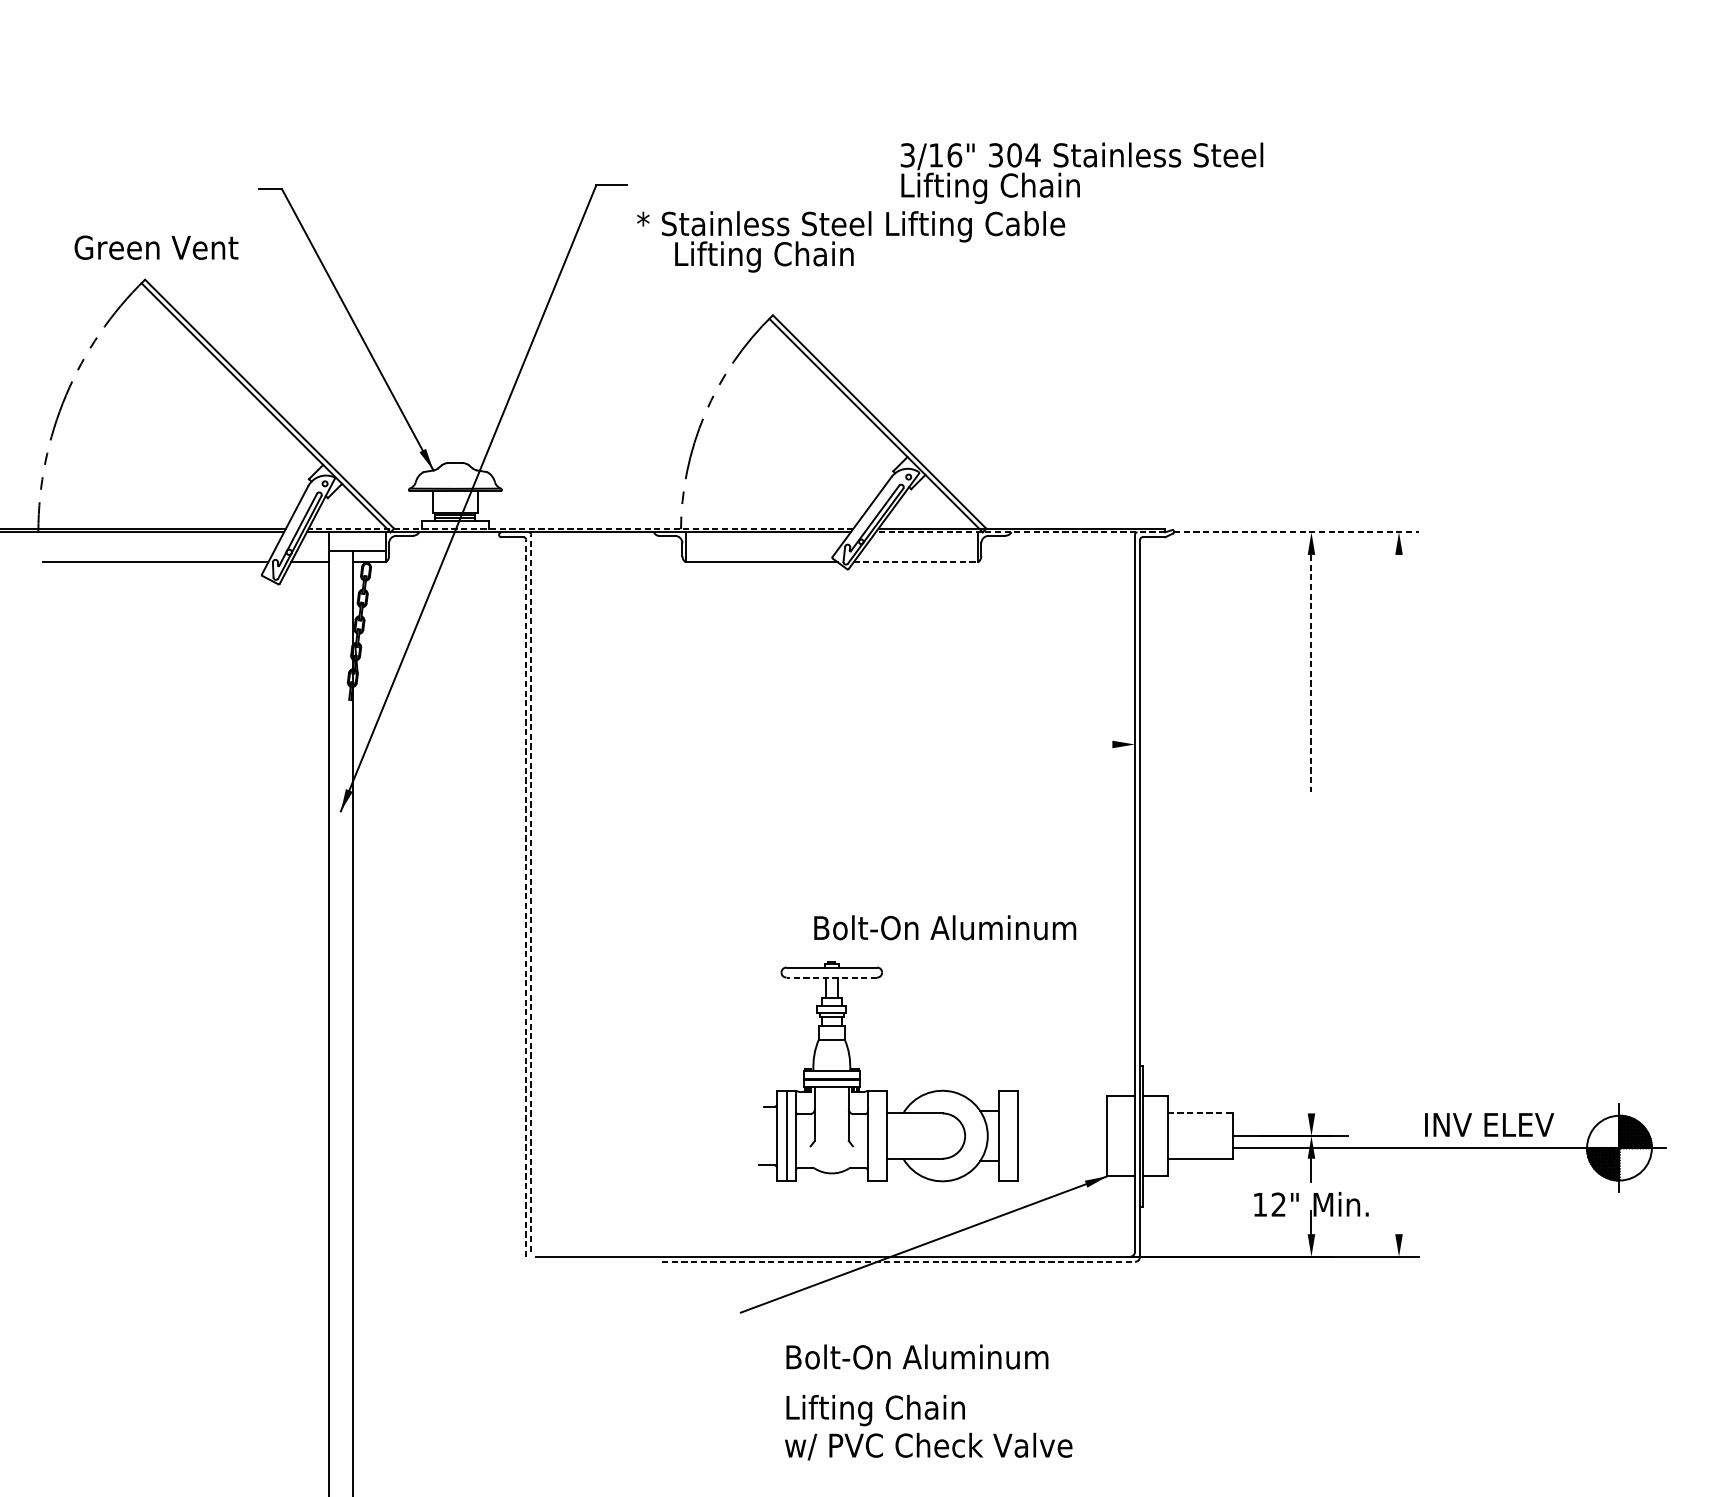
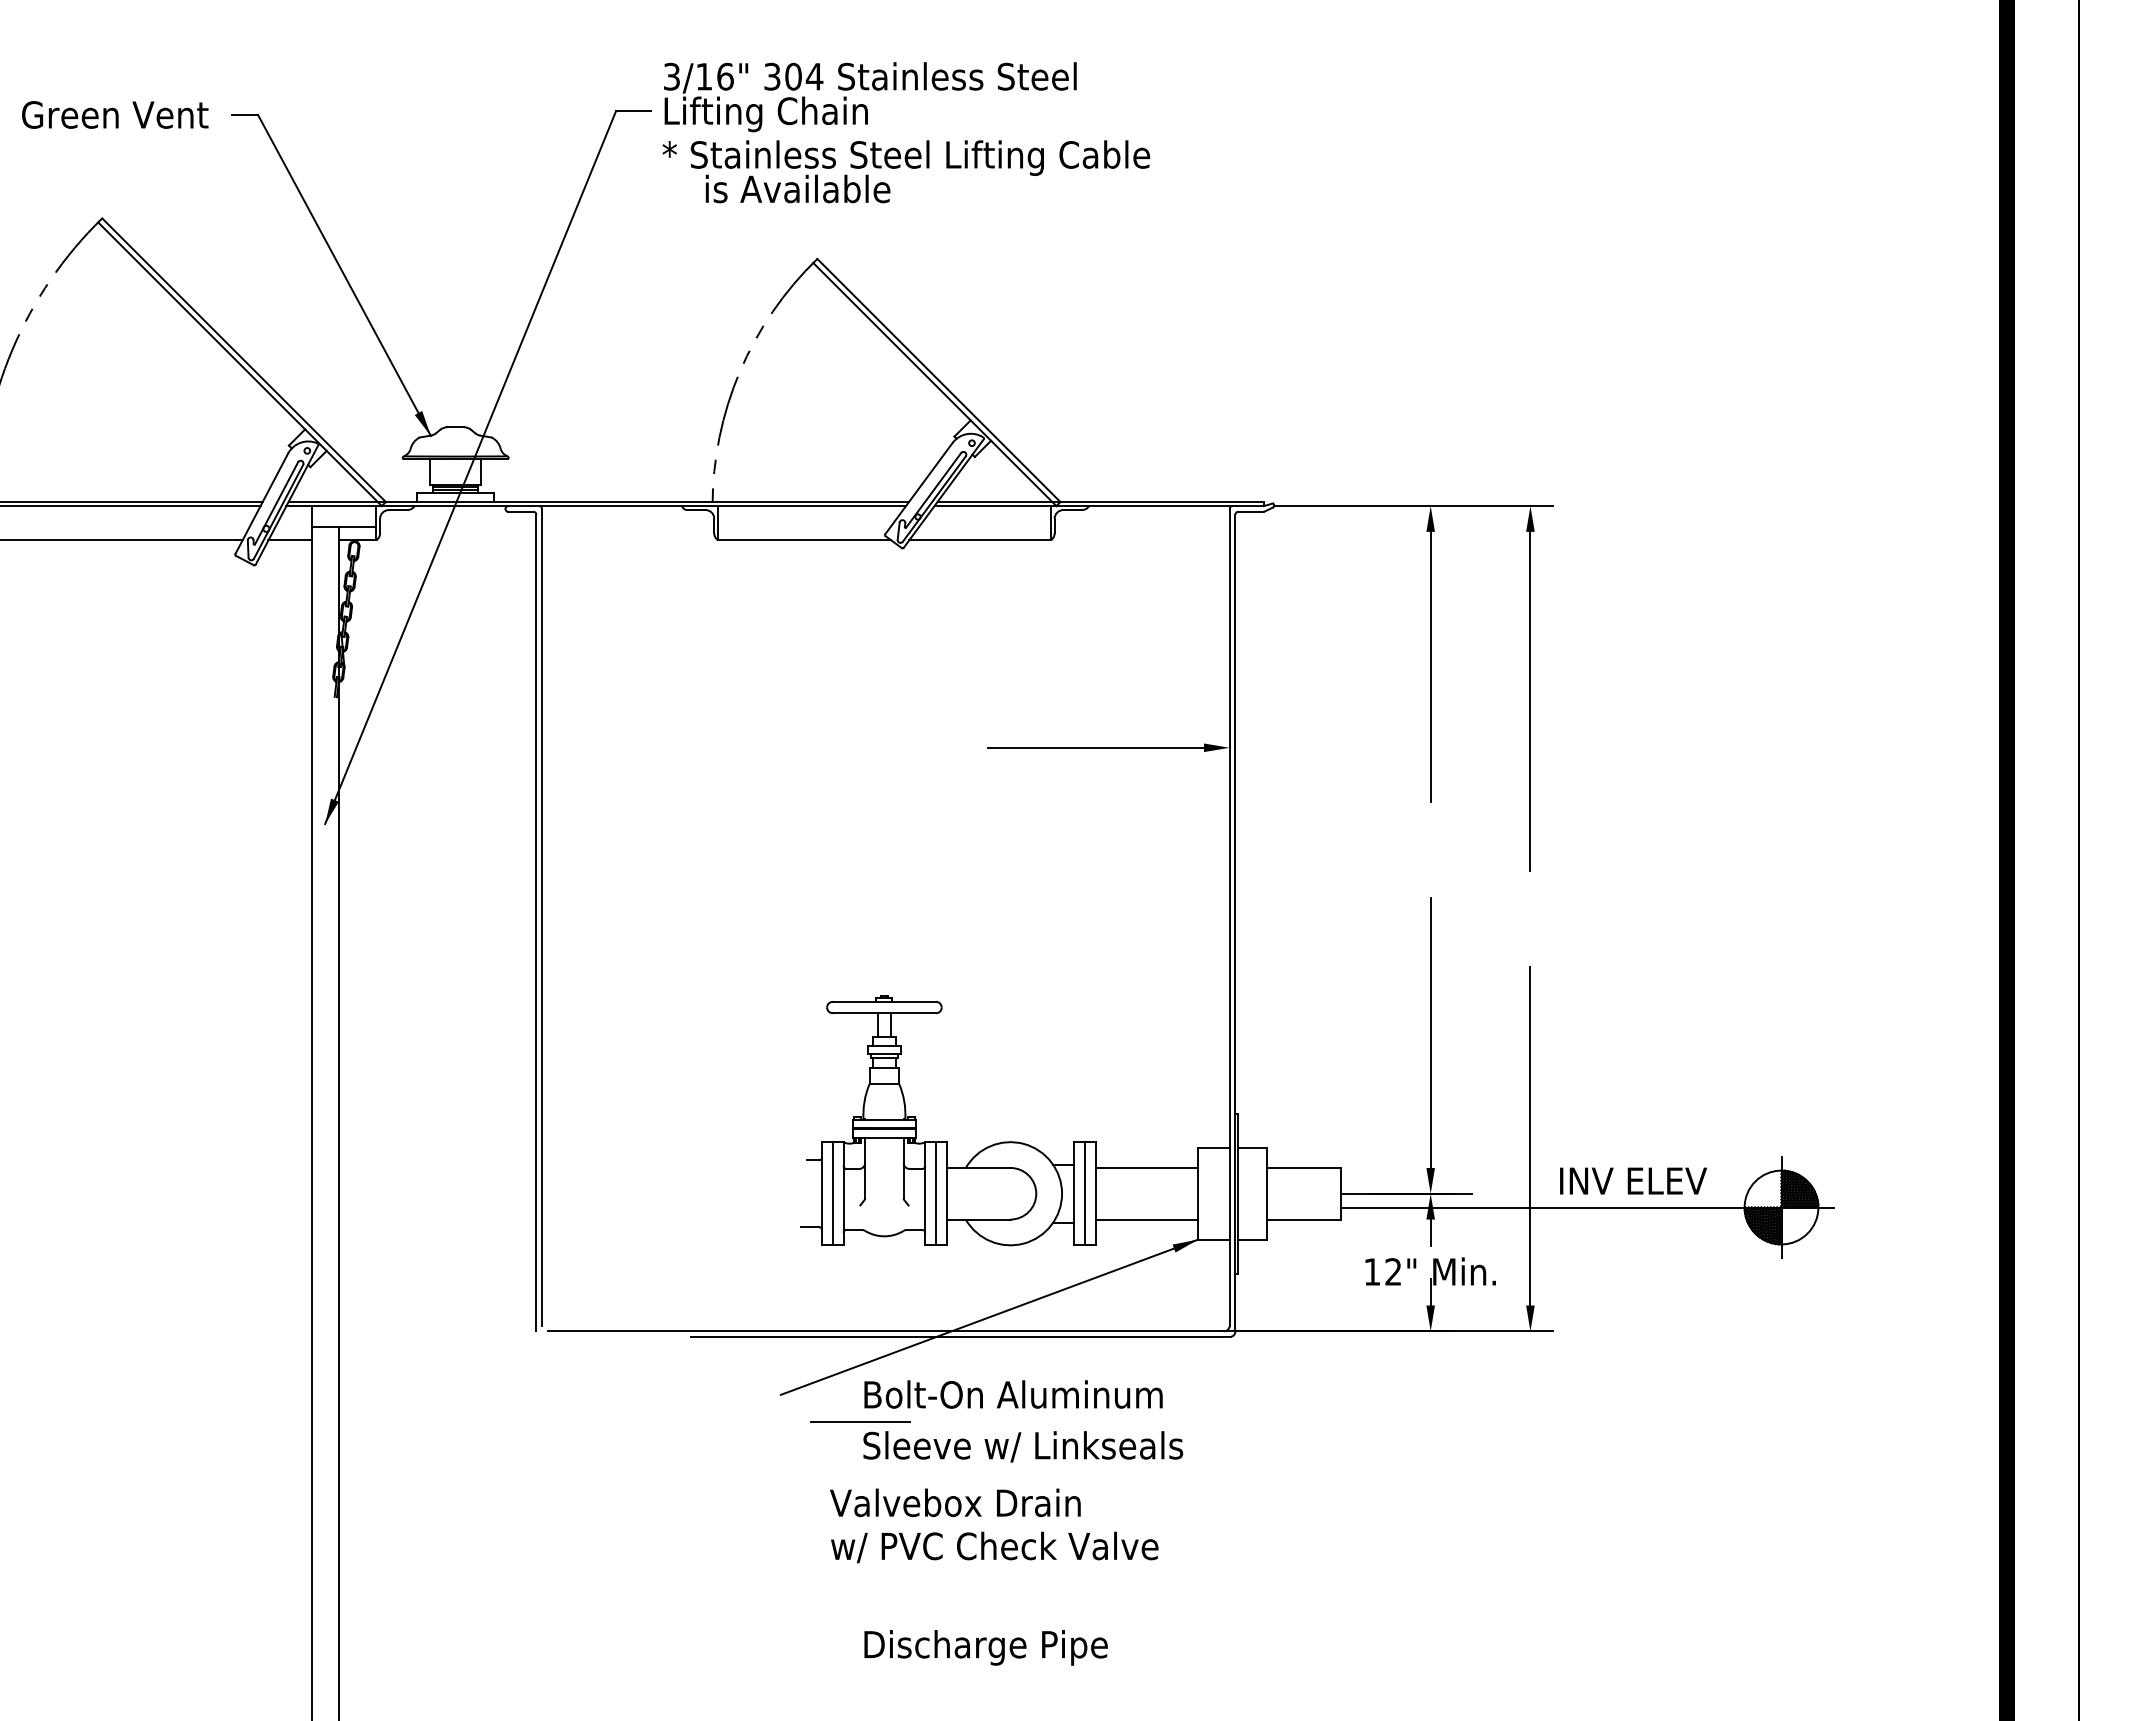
text: (1082, 173) -> (870, 97), moved
text: (156, 247) -> (115, 114), moved
text: (764, 256) -> (807, 192), Lifting Chain -> is Available
line: (580, 528) -> (598, 501), dashed -> solid
line: (1020, 532) -> (1099, 506), dashed -> solid
line: (1296, 532) -> (1413, 506), dashed -> solid
line: (915, 562) -> (979, 540), dashed -> solid
line: (1311, 674) -> (1430, 667), dashed -> solid
line: (1399, 702) -> (1530, 700), added
line: (1017, 744) -> (1095, 747), added
line: (531, 892) -> (542, 916), dashed -> solid
line: (526, 897) -> (536, 922), dashed -> solid
text: (945, 927) -> (1013, 1394), moved
line: (831, 977) -> (884, 1013), dashed -> solid
line: (1311, 994) -> (1430, 1032), added
line: (1399, 1084) -> (1530, 1135), added
line: (1062, 1113) -> (1147, 1167), added
line: (1200, 1113) -> (1304, 1167), dashed -> solid
line: (877, 1135) -> (936, 1193), added
line: (1007, 1135) -> (1084, 1193), added
line: (1062, 1158) -> (1147, 1219), added
line: (898, 1262) -> (960, 1337), dashed -> solid
line: (810, 1336) -> (860, 1422), added
text: (939, 1357) -> (1007, 1446), Bolt-On Aluminum -> Sleeve w/ Linkseals
text: (894, 1410) -> (955, 1506), Lifting Chain -> Valvebox Drain

